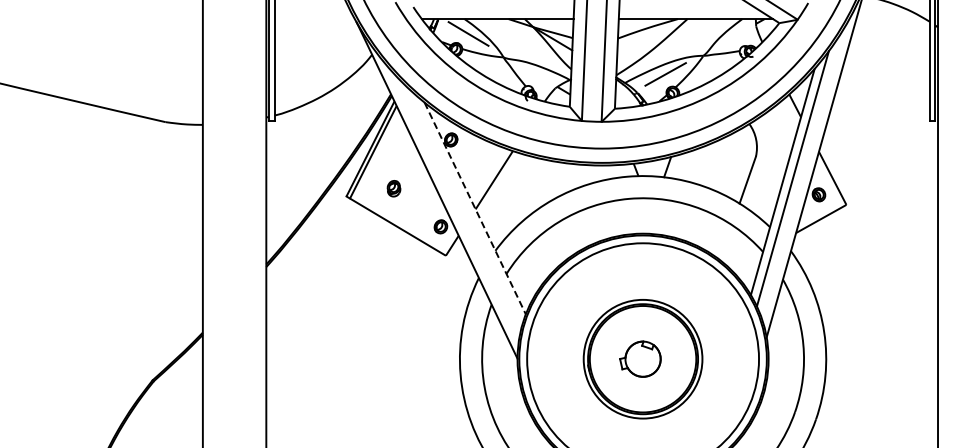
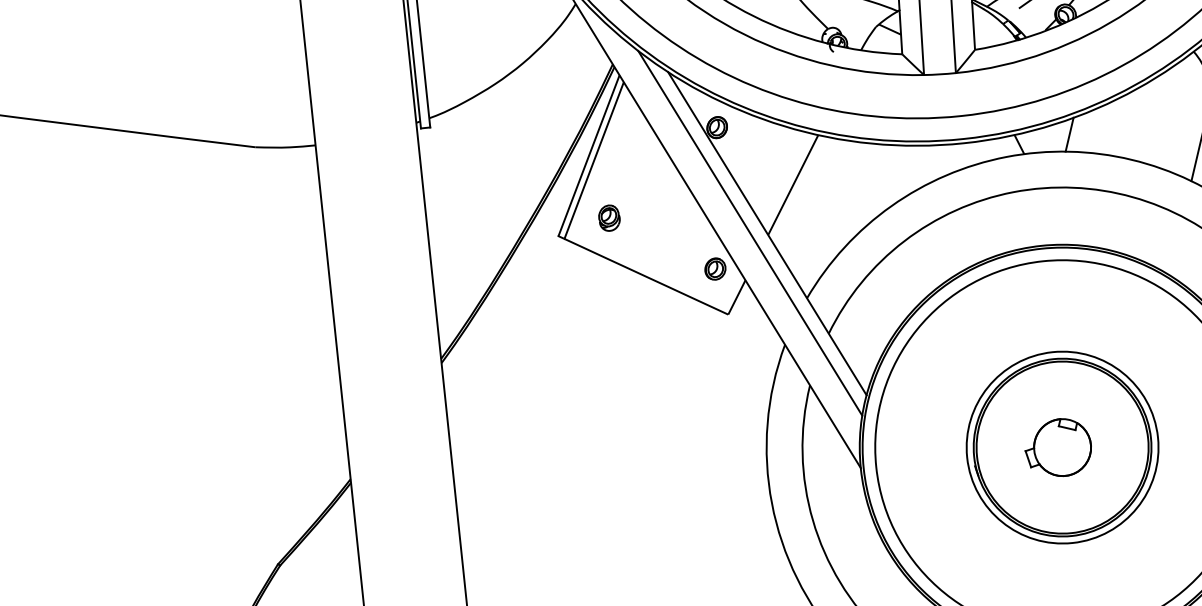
part: (393, 188) -> (608, 217), moved
line: (464, 206) -> (749, 232), added
line: (475, 208) -> (767, 233), dashed -> solid

